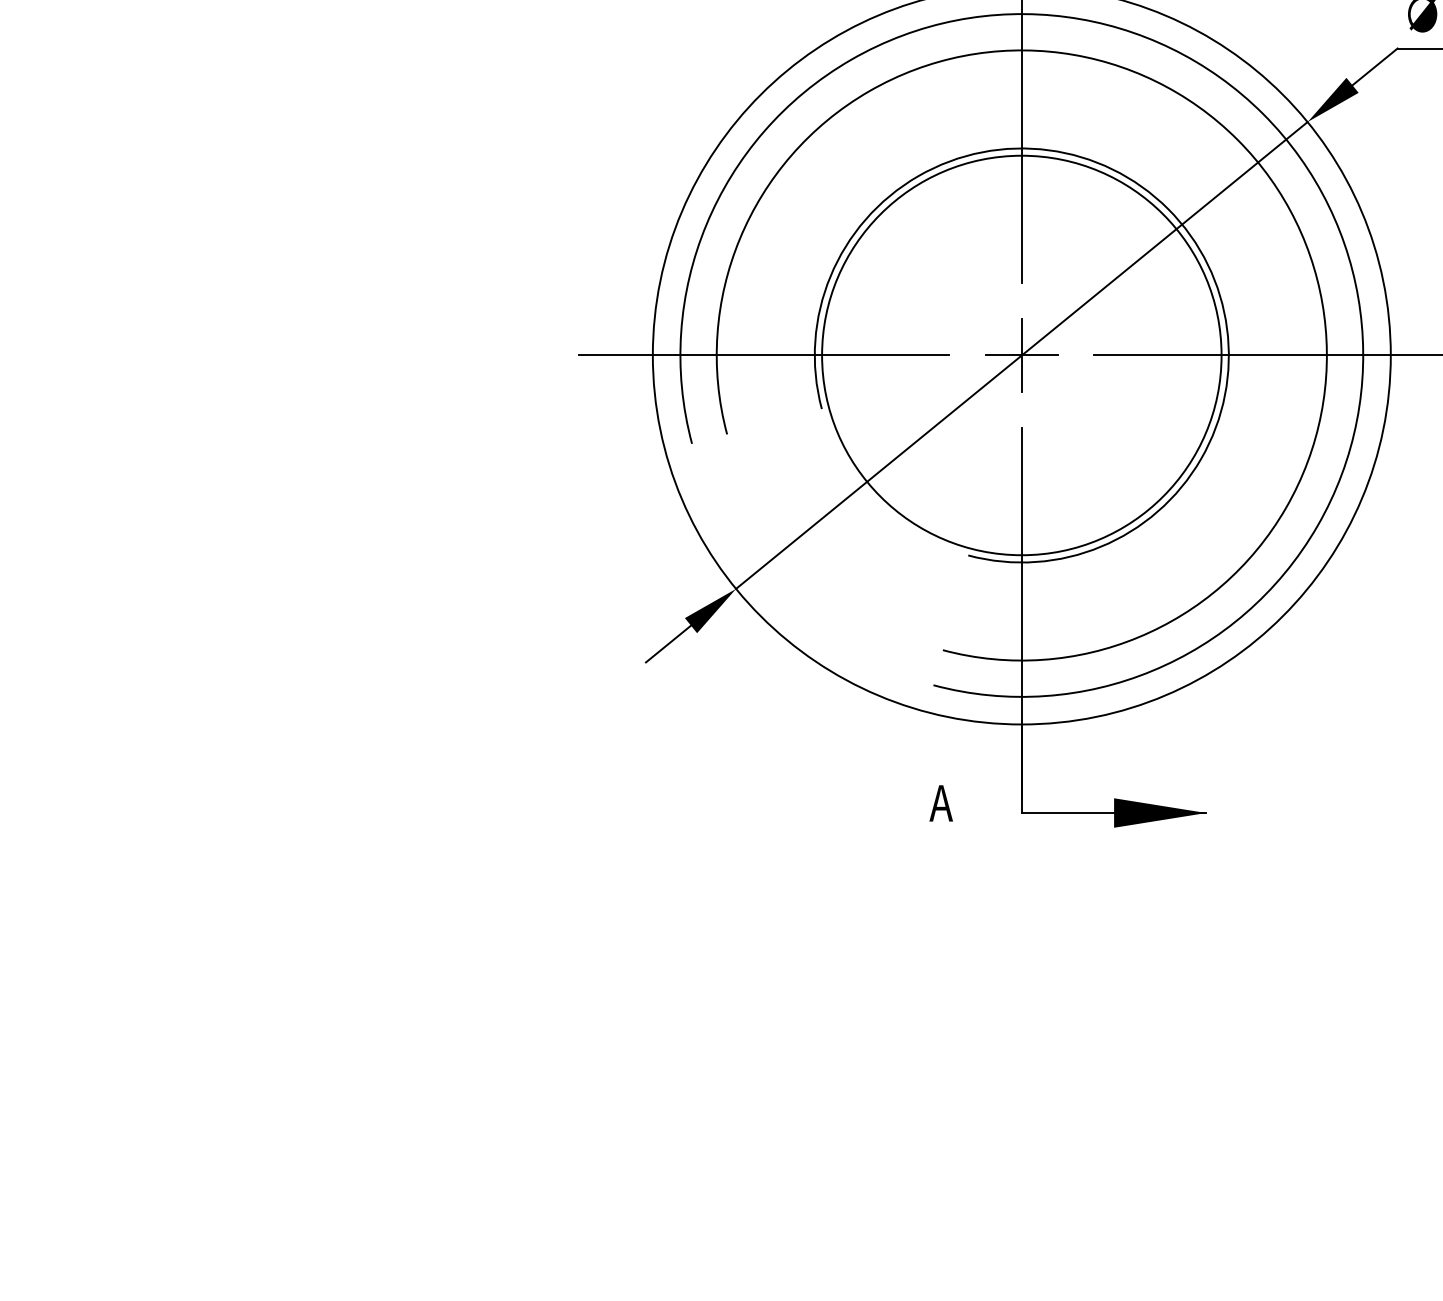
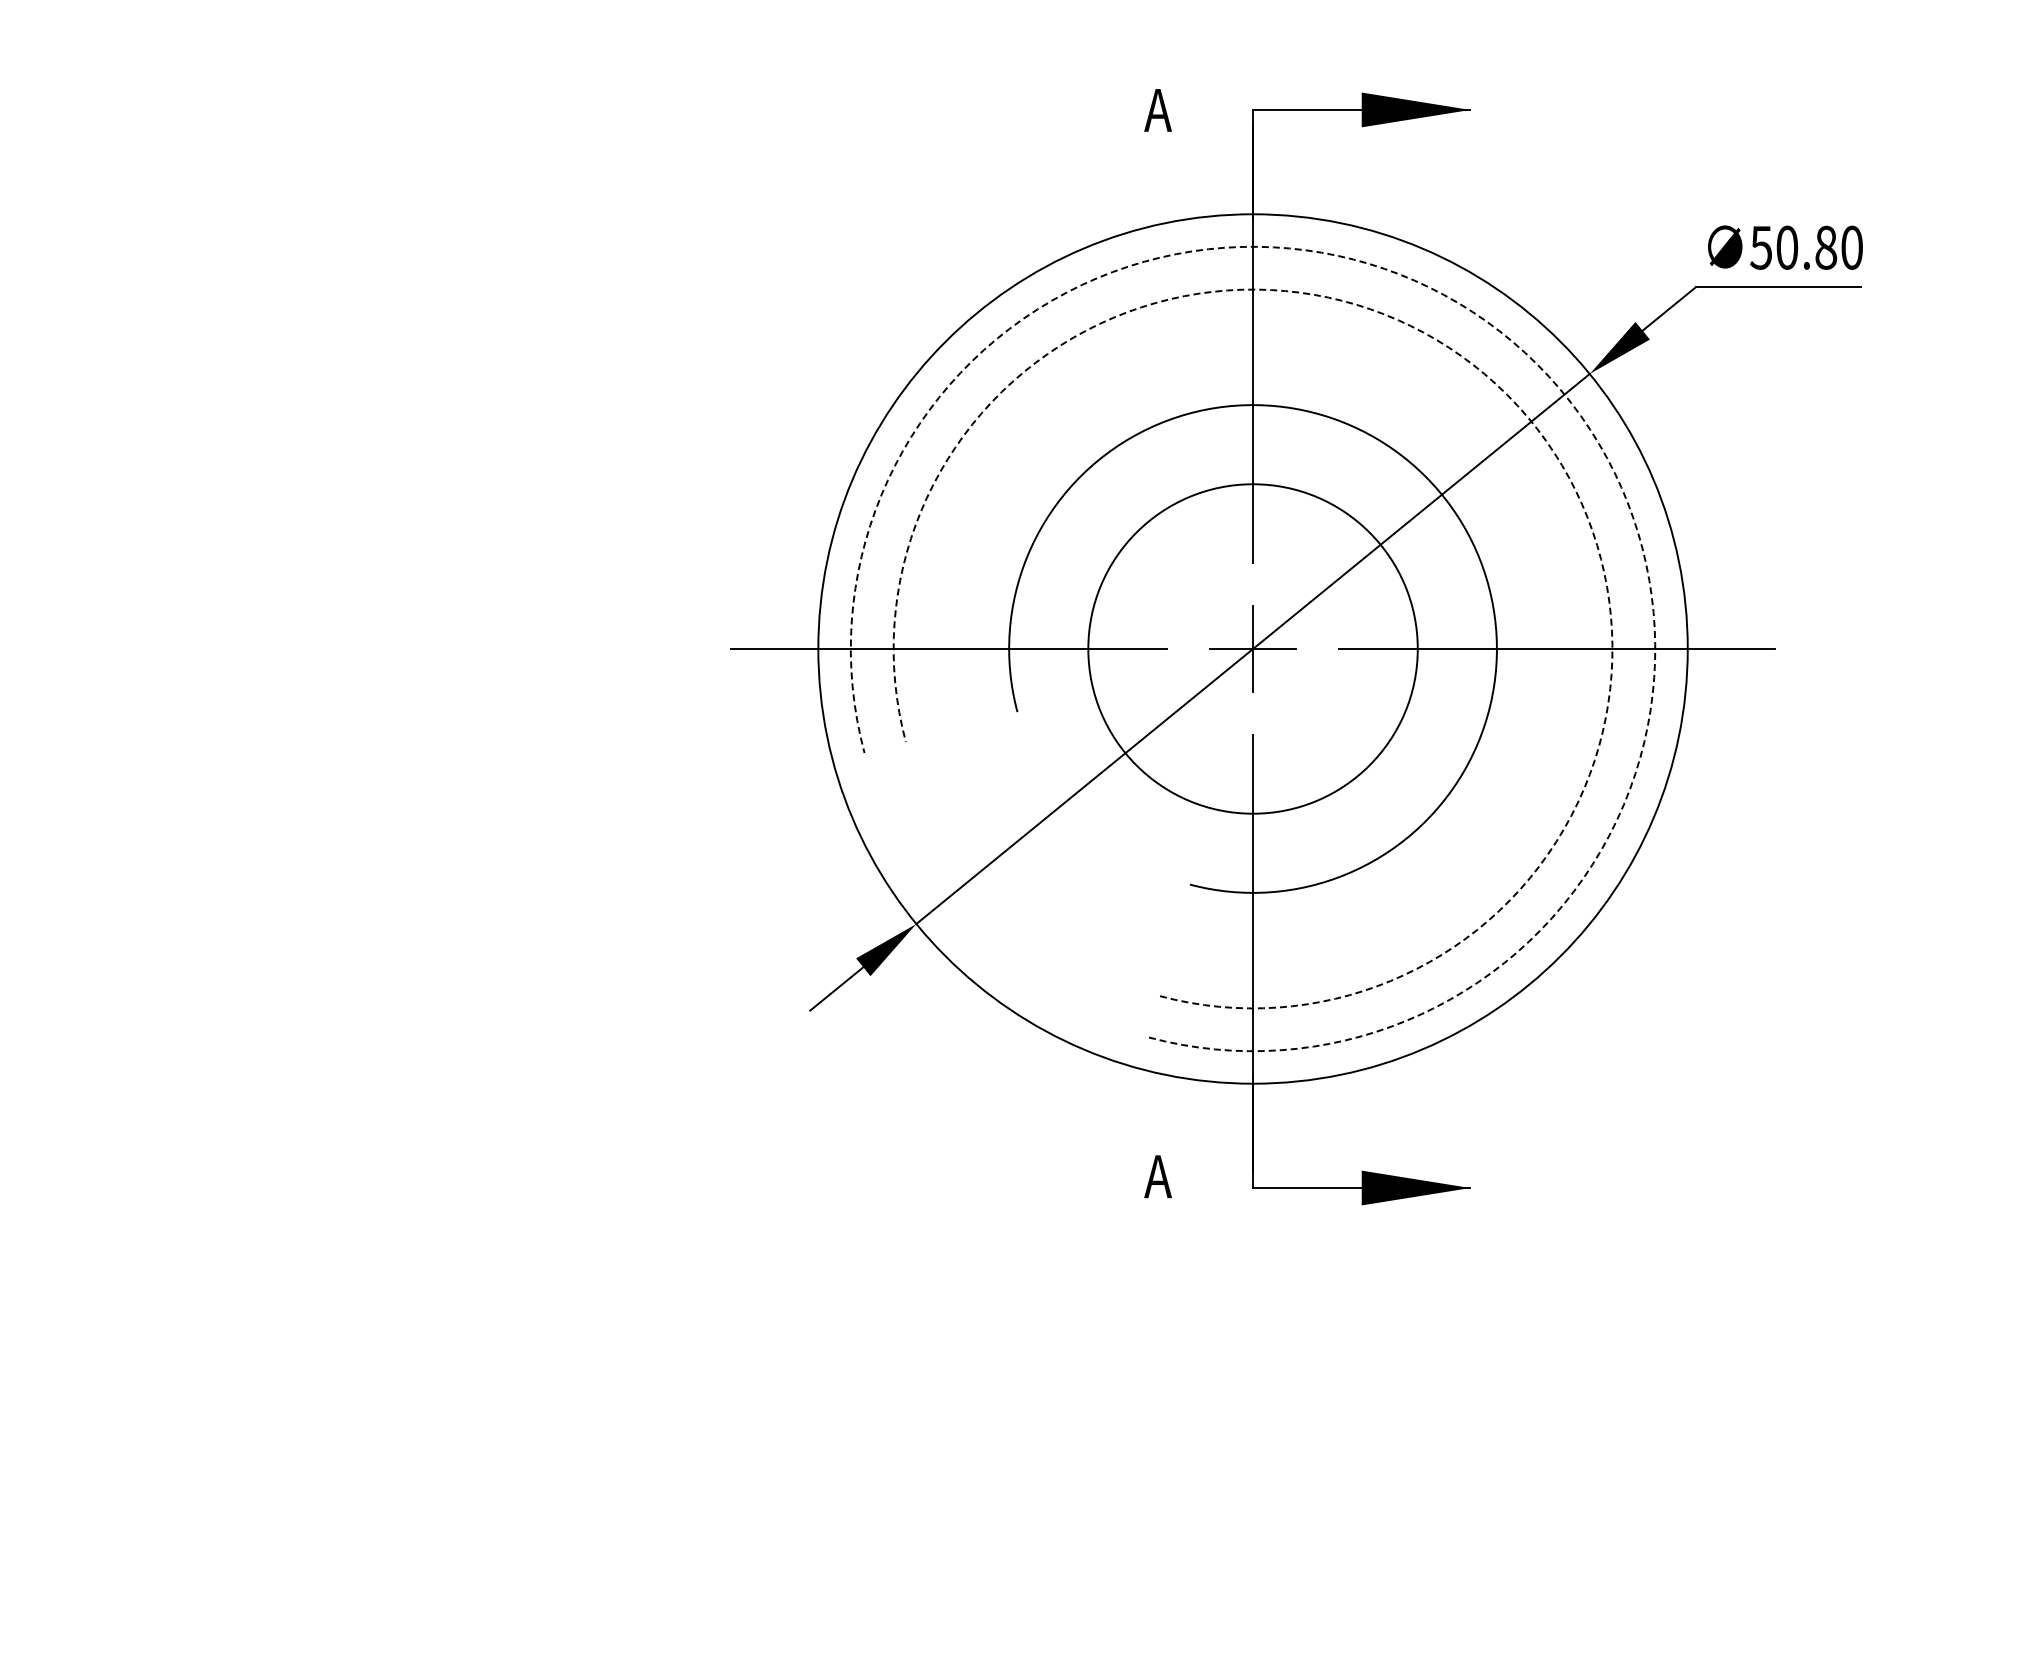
arc: (1263, 114) -> (1537, 364), solid -> dashed
arc: (1237, 139) -> (1507, 394), solid -> dashed
circle: (1021, 355) -> (1252, 648), size x0.7

